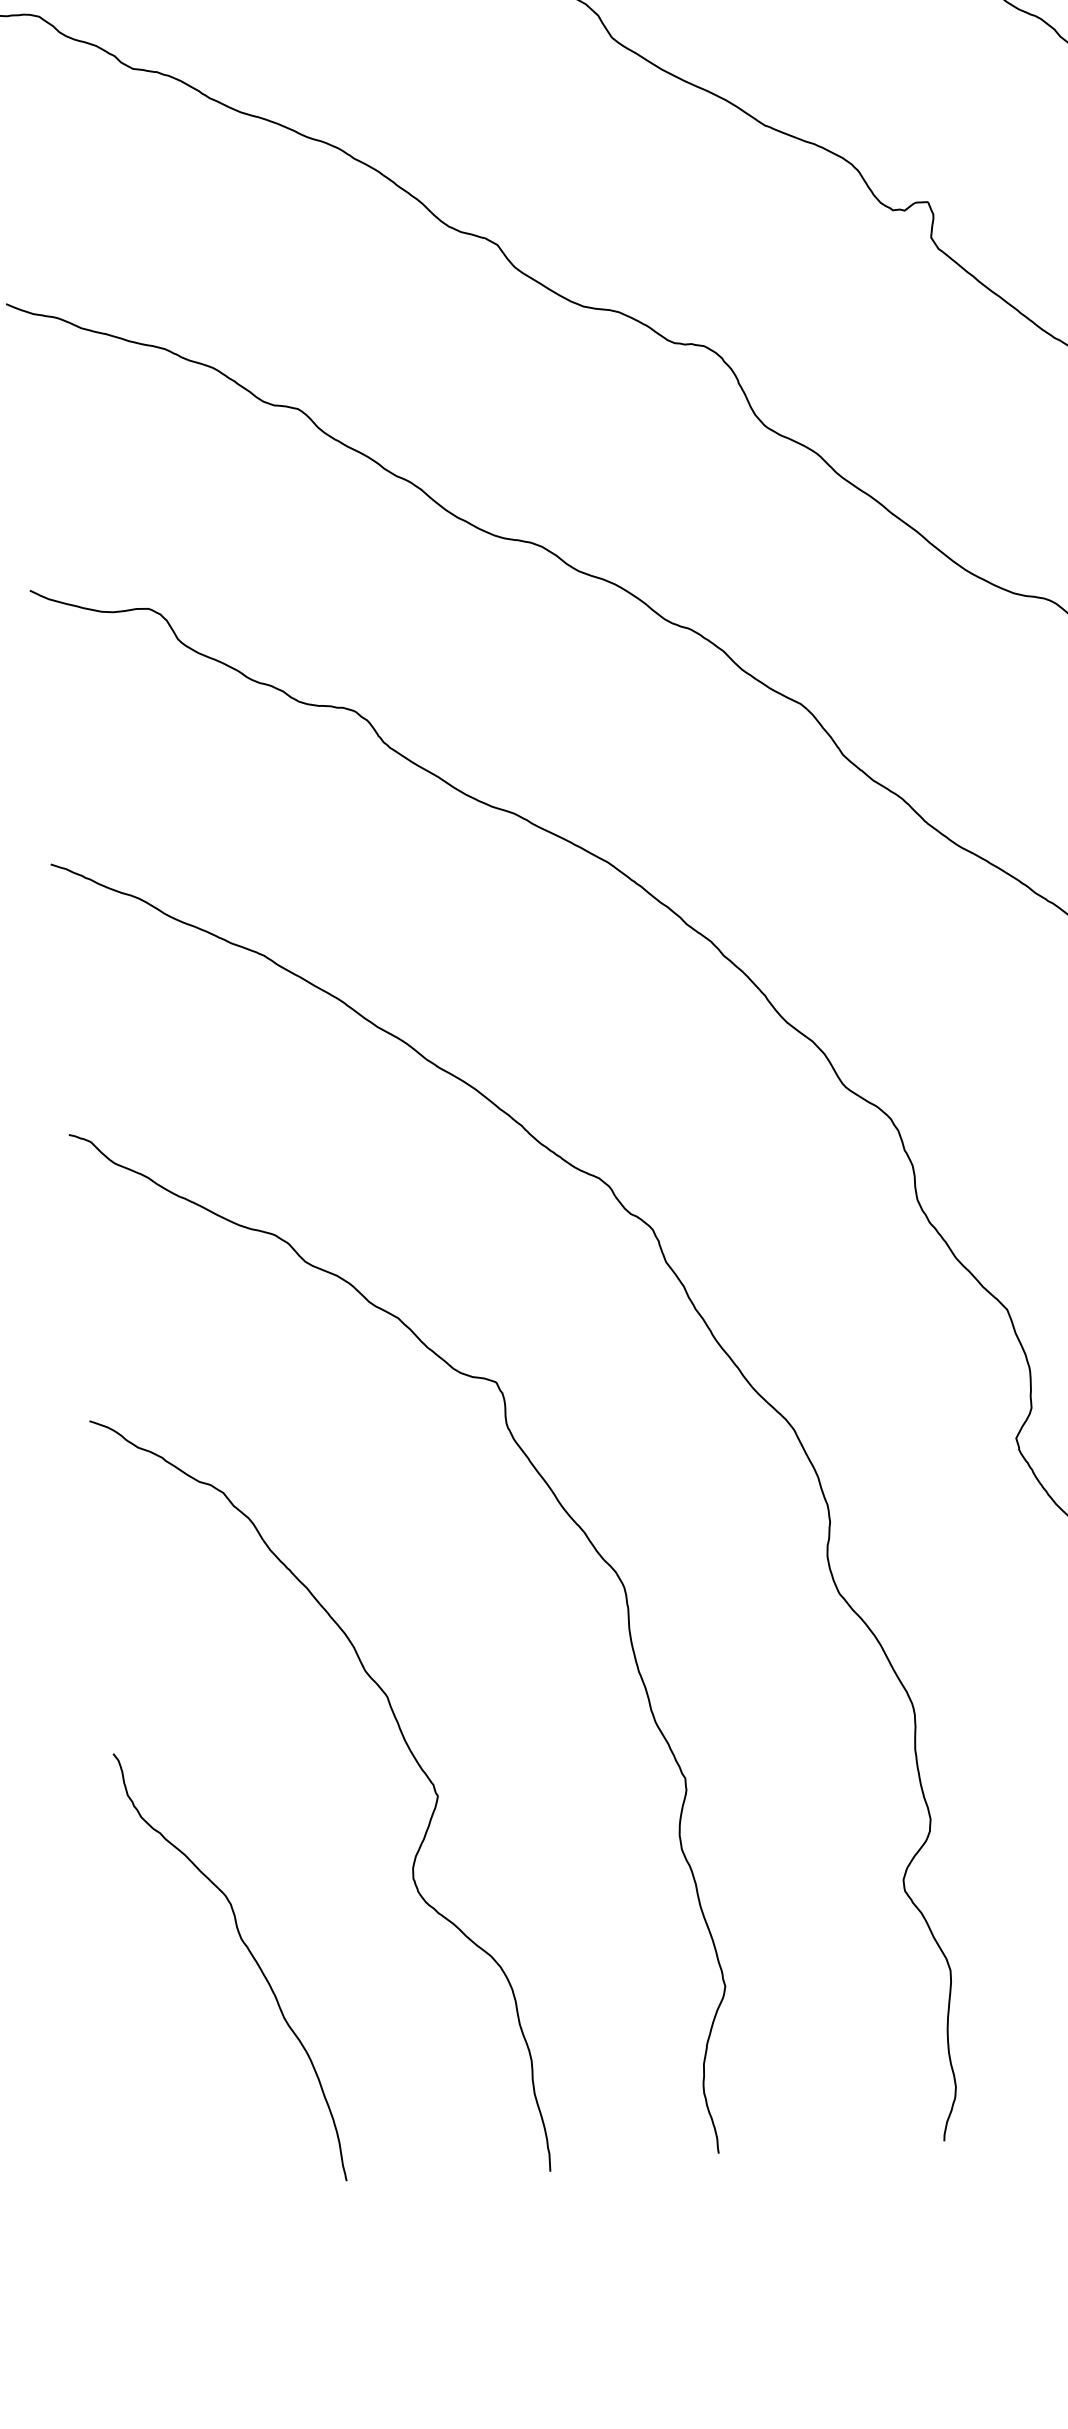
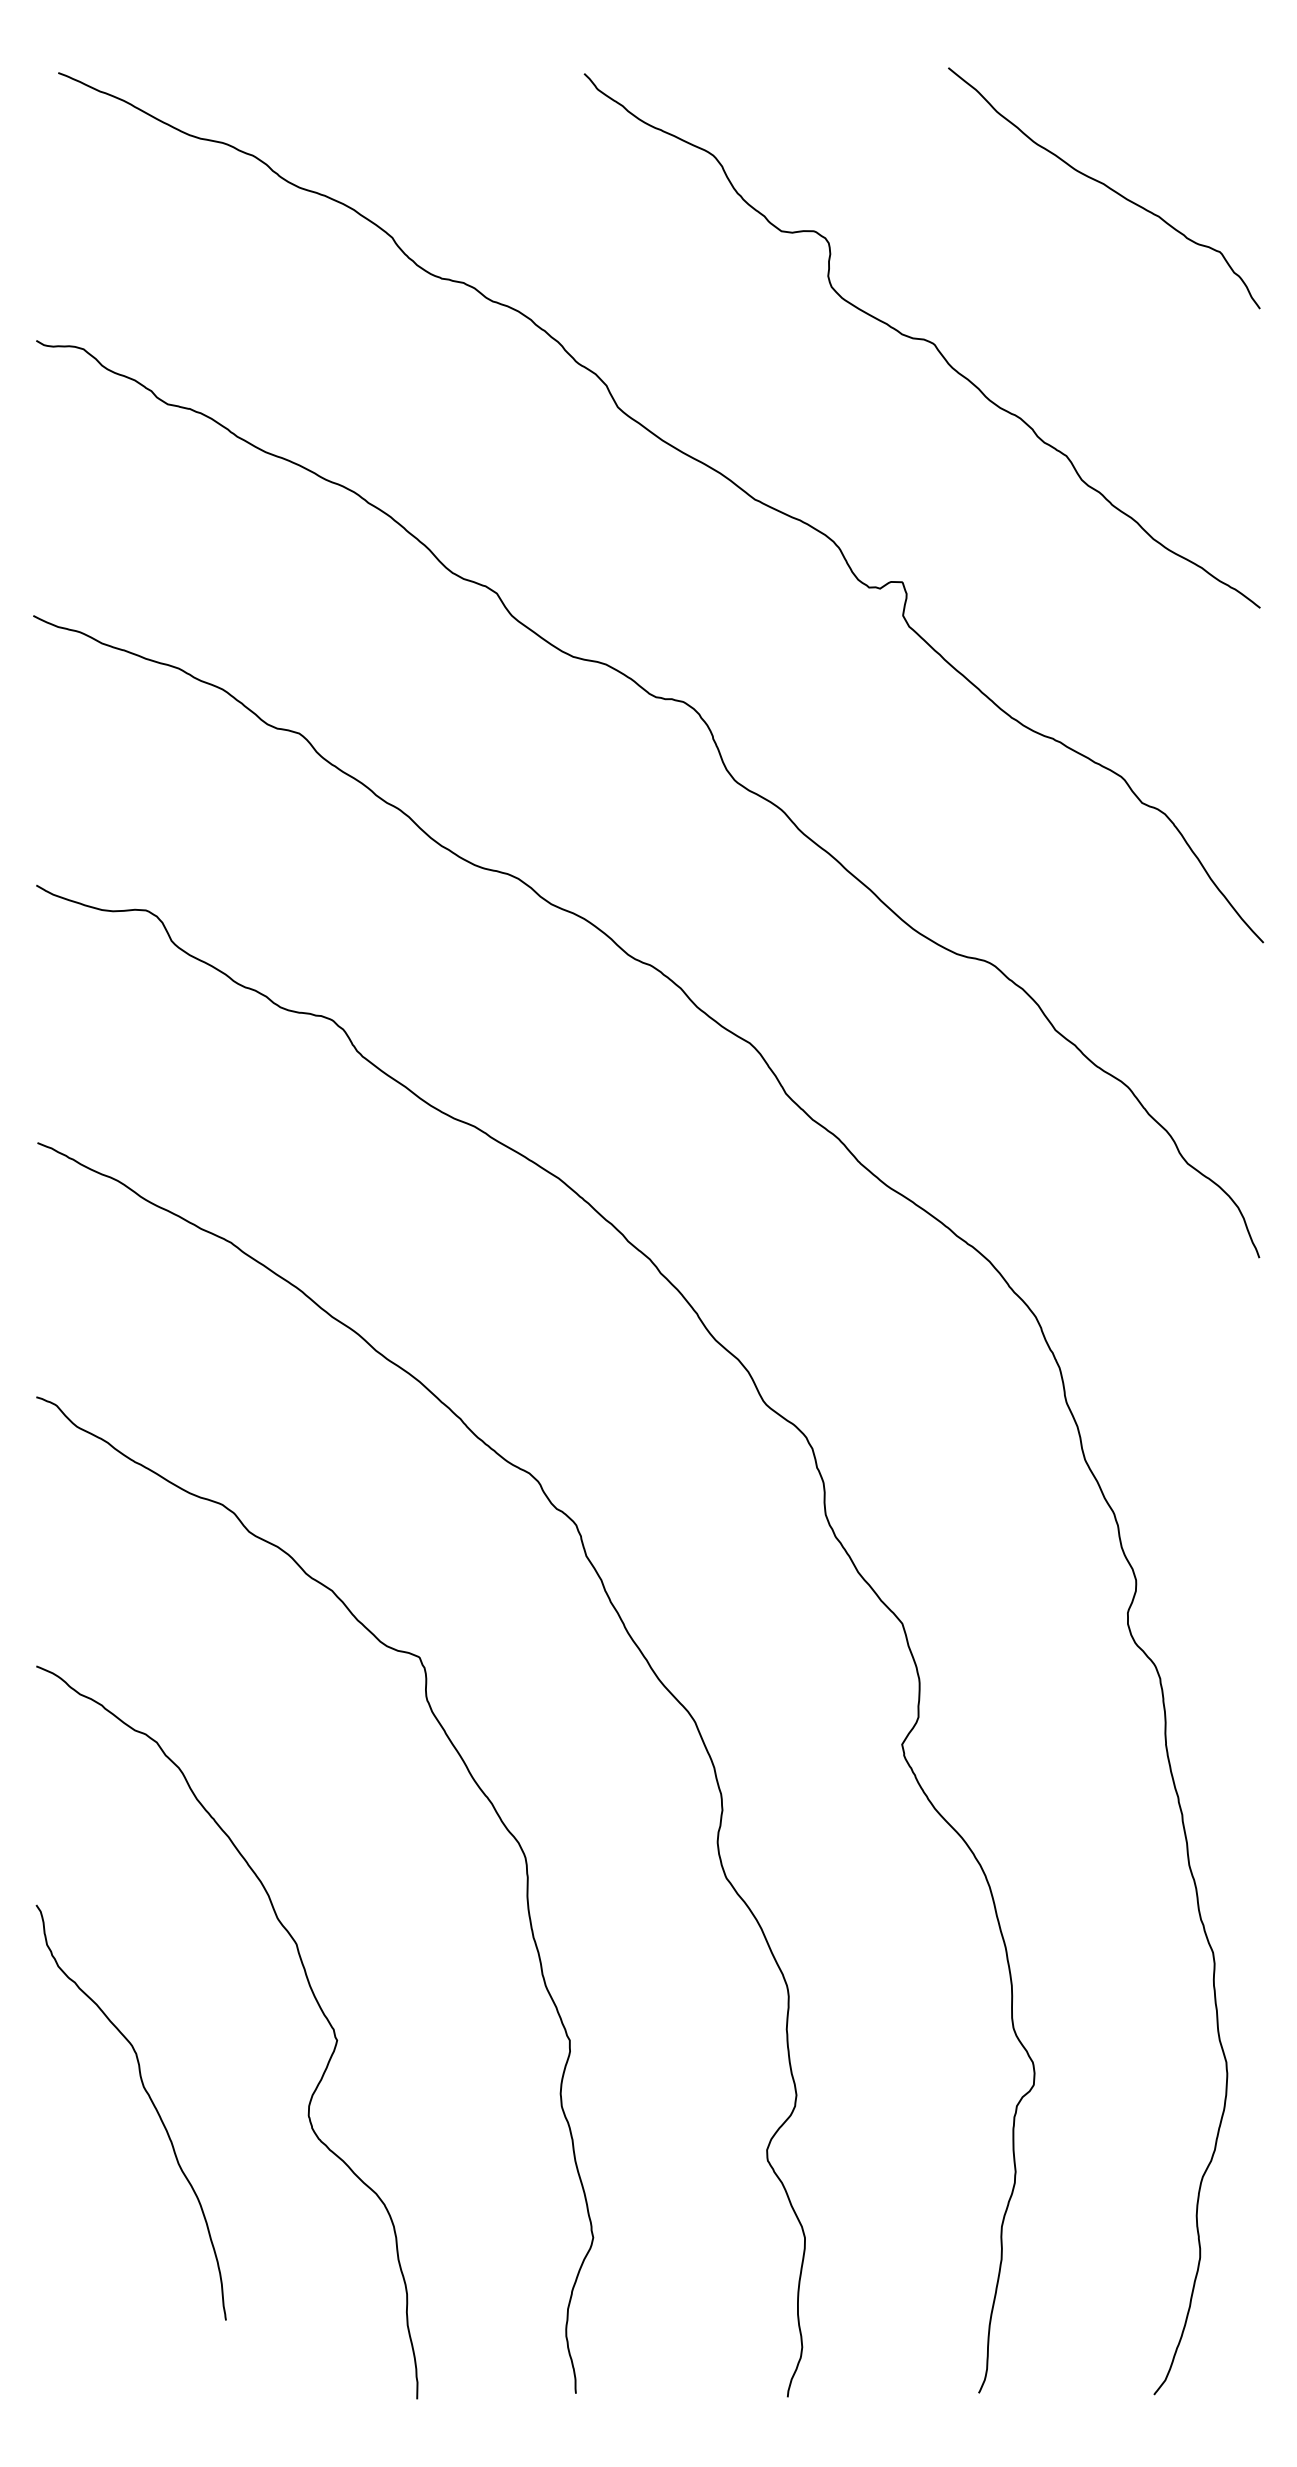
curve: (250, 1954) -> (151, 2102), moved

